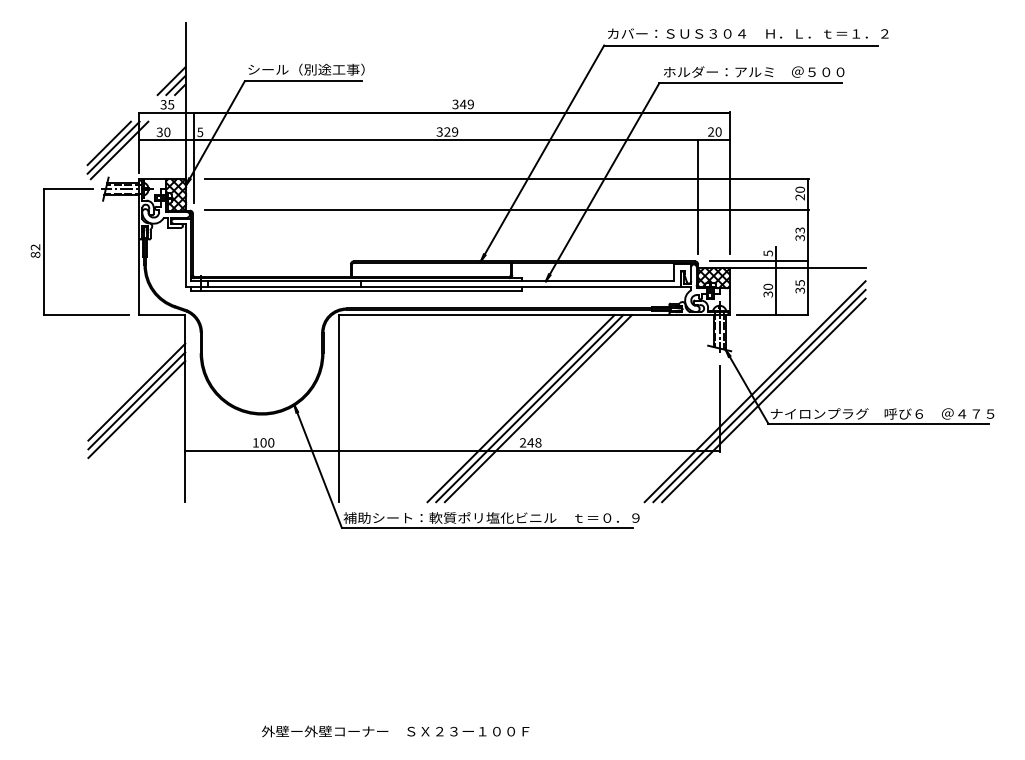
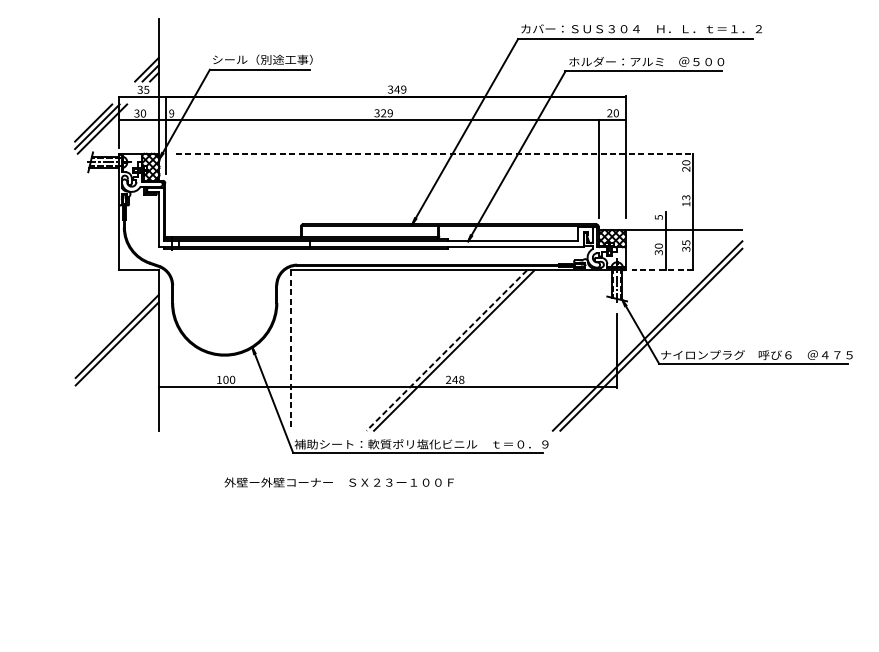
text: (200, 131) -> (171, 112), 5 -> 9
line: (507, 179) -> (435, 154), solid -> dashed
line: (507, 209) -> (435, 179), removed
text: (799, 238) -> (685, 204), 33 -> 13
part: (44, 251) -> (38, 215), removed
line: (759, 260) -> (651, 223), removed
line: (772, 315) -> (662, 270), solid -> dashed
line: (763, 400) -> (654, 343), removed
line: (338, 408) -> (290, 350), solid -> dashed
line: (520, 408) -> (446, 350), solid -> dashed
line: (537, 408) -> (460, 350), removed
line: (136, 409) -> (116, 351), removed
text: (395, 731) -> (339, 482), moved

